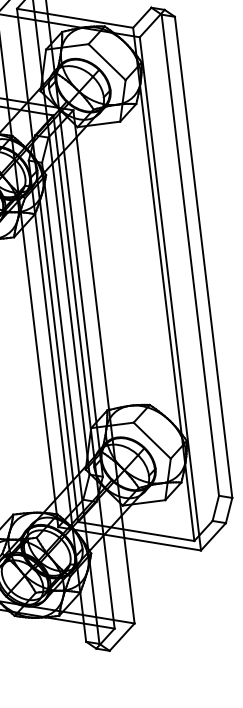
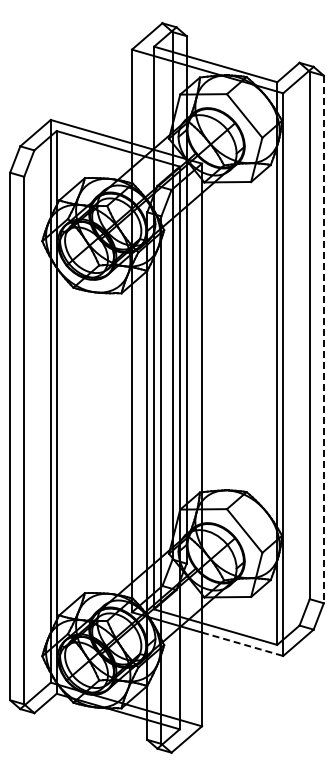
line: (203, 257) -> (323, 339), solid -> dashed
line: (163, 544) -> (243, 644), solid -> dashed

